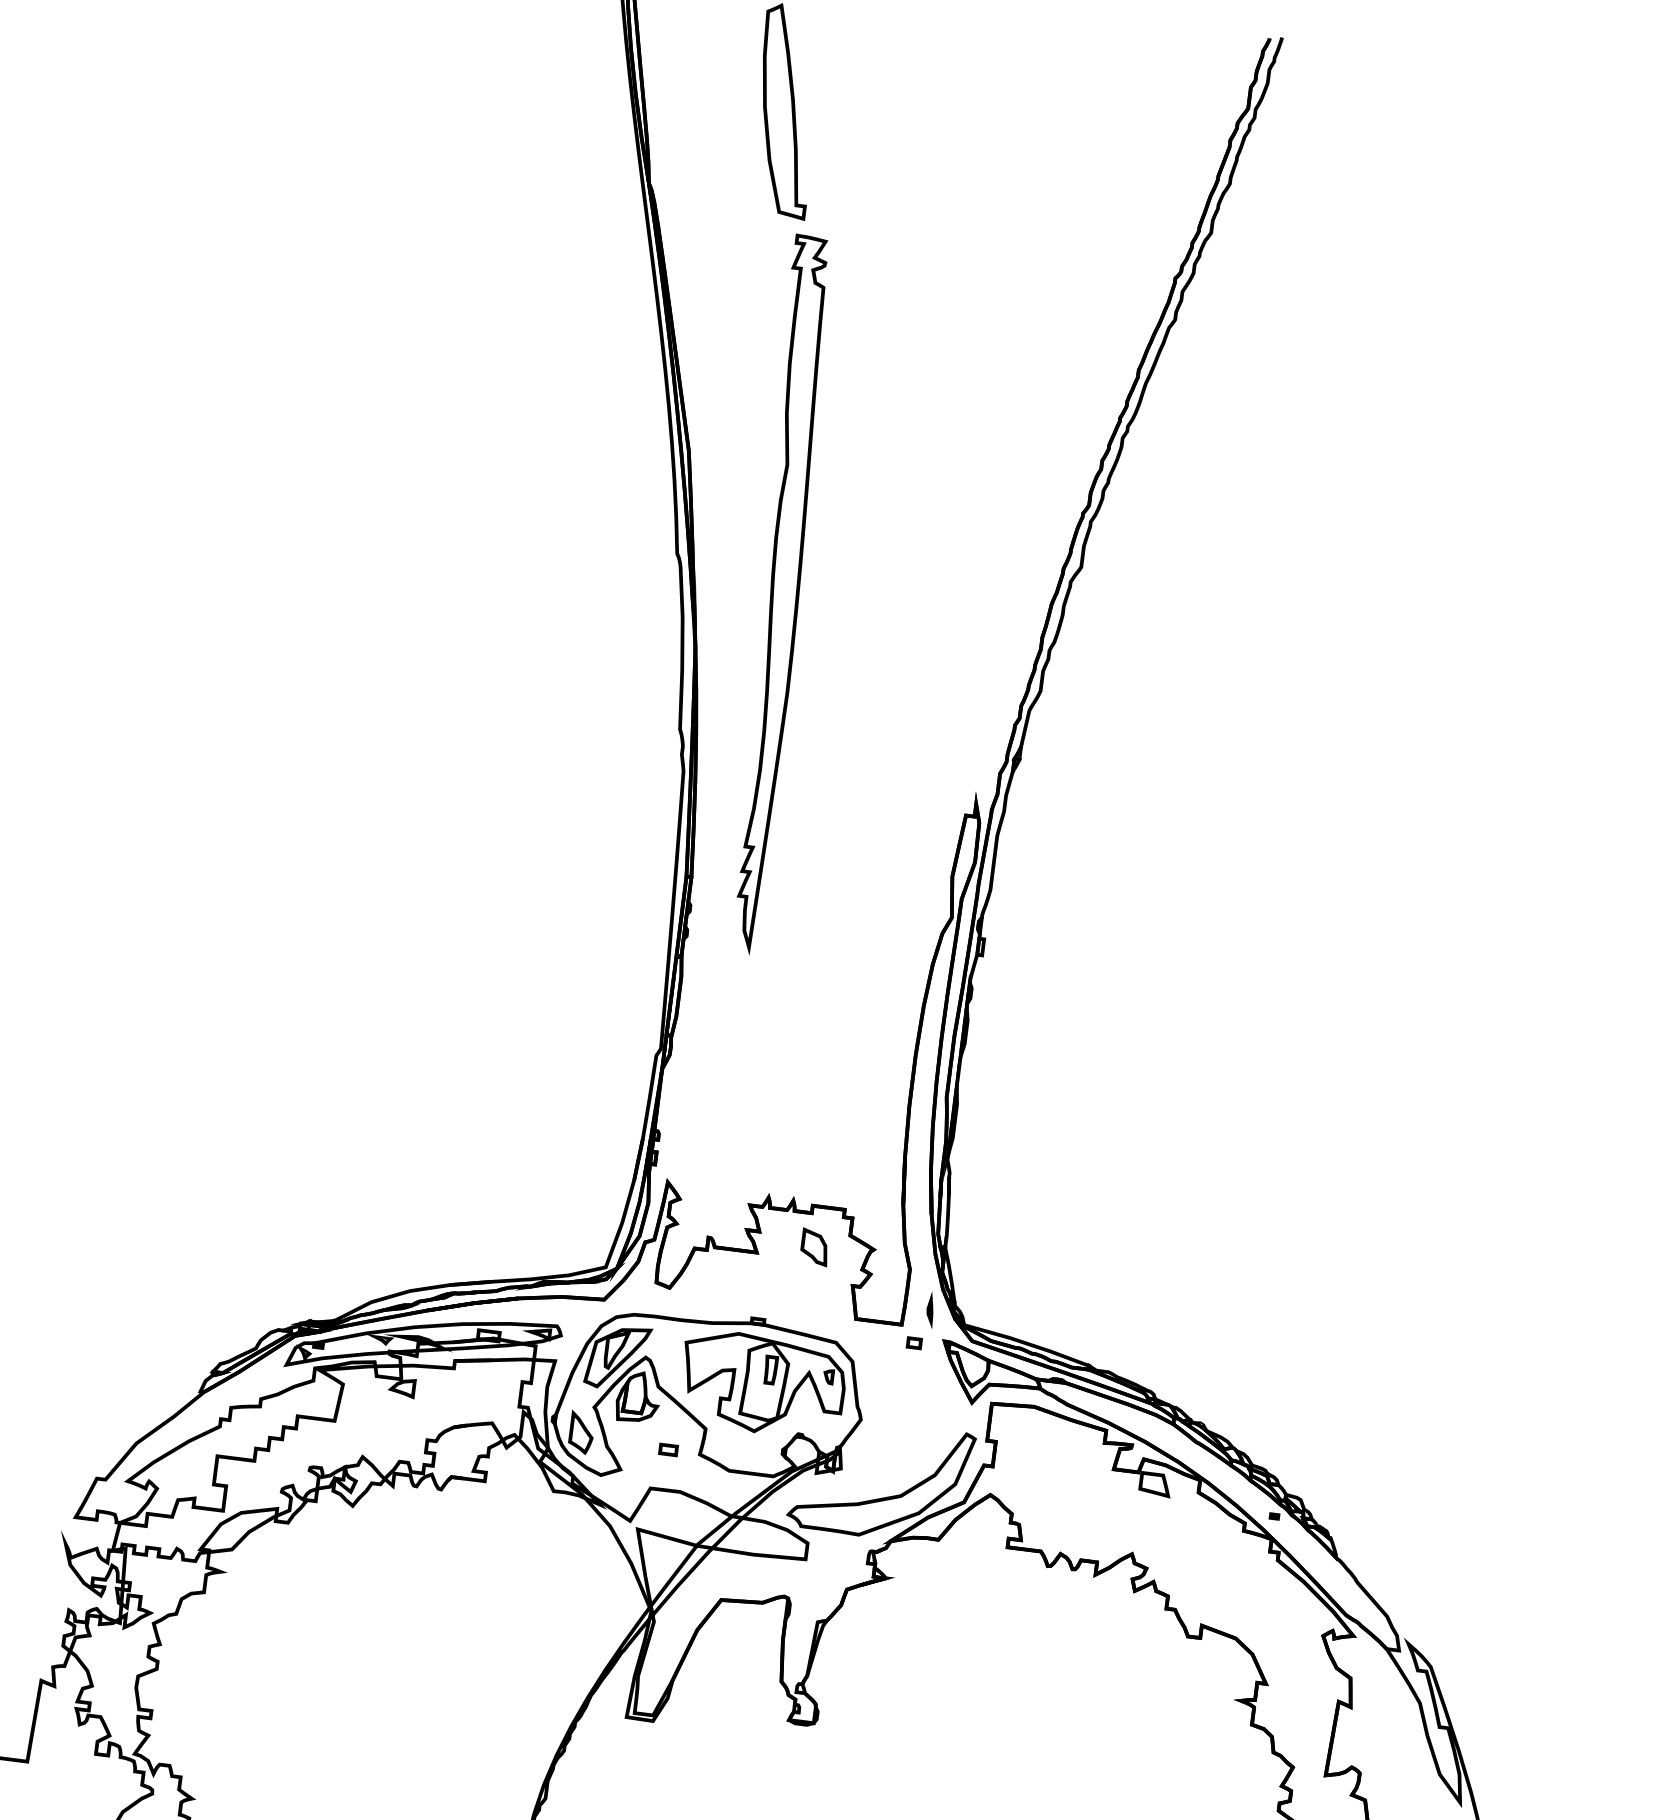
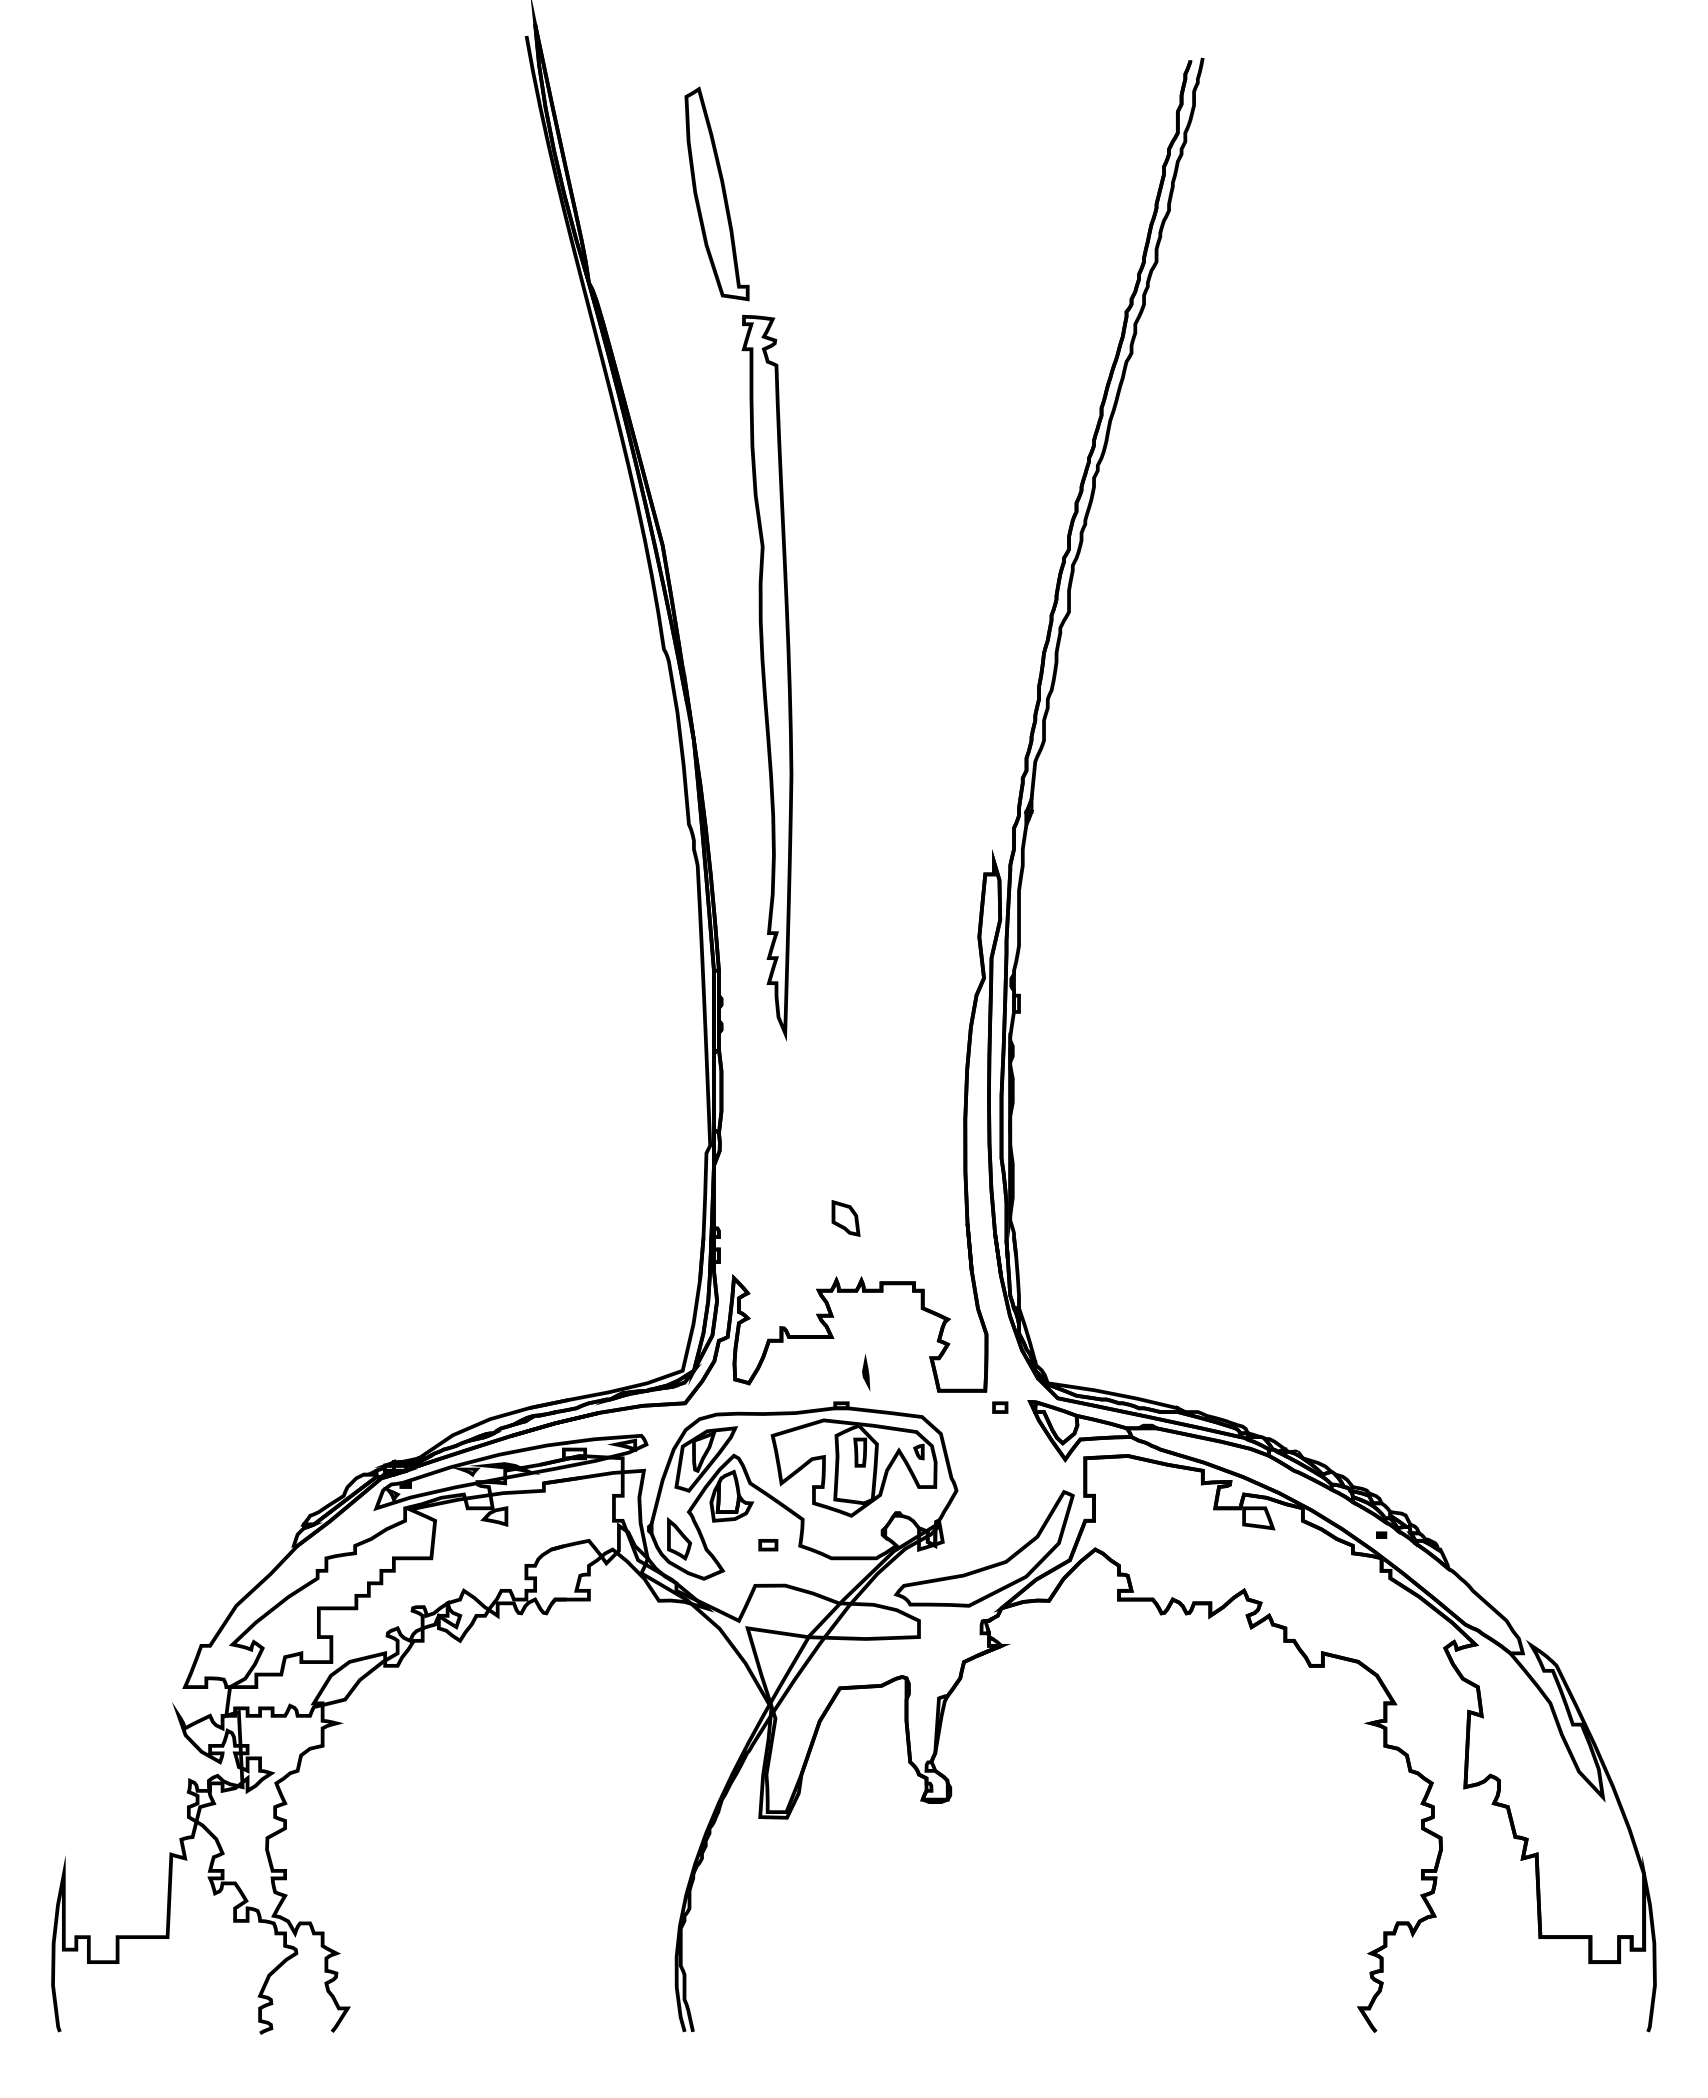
part: (814, 1247) -> (845, 1218), moved
part: (930, 1310) -> (866, 1372), moved

